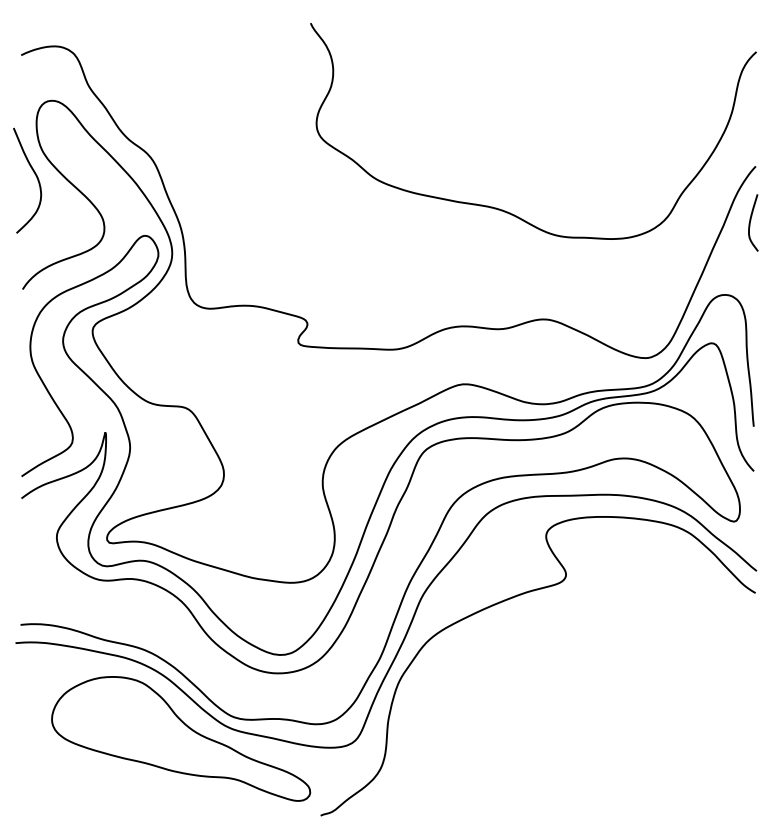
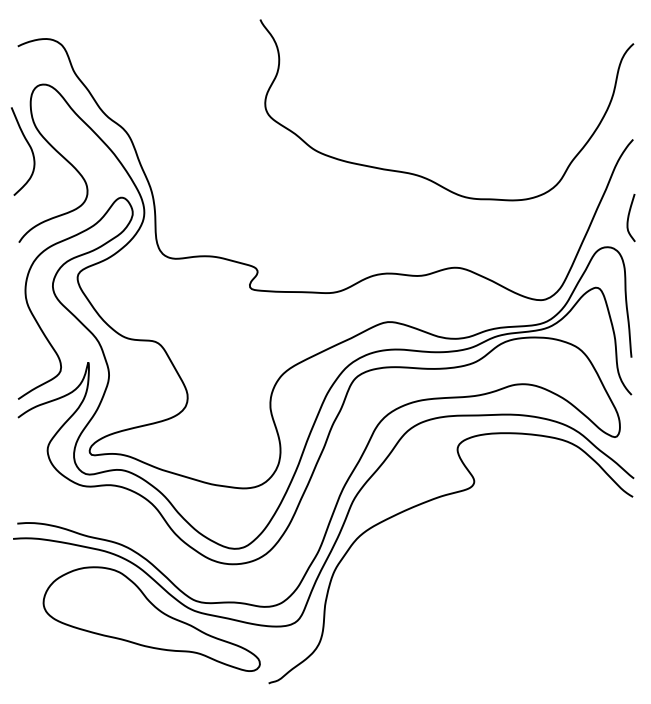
curve: (751, 222) -> (629, 217), moved

